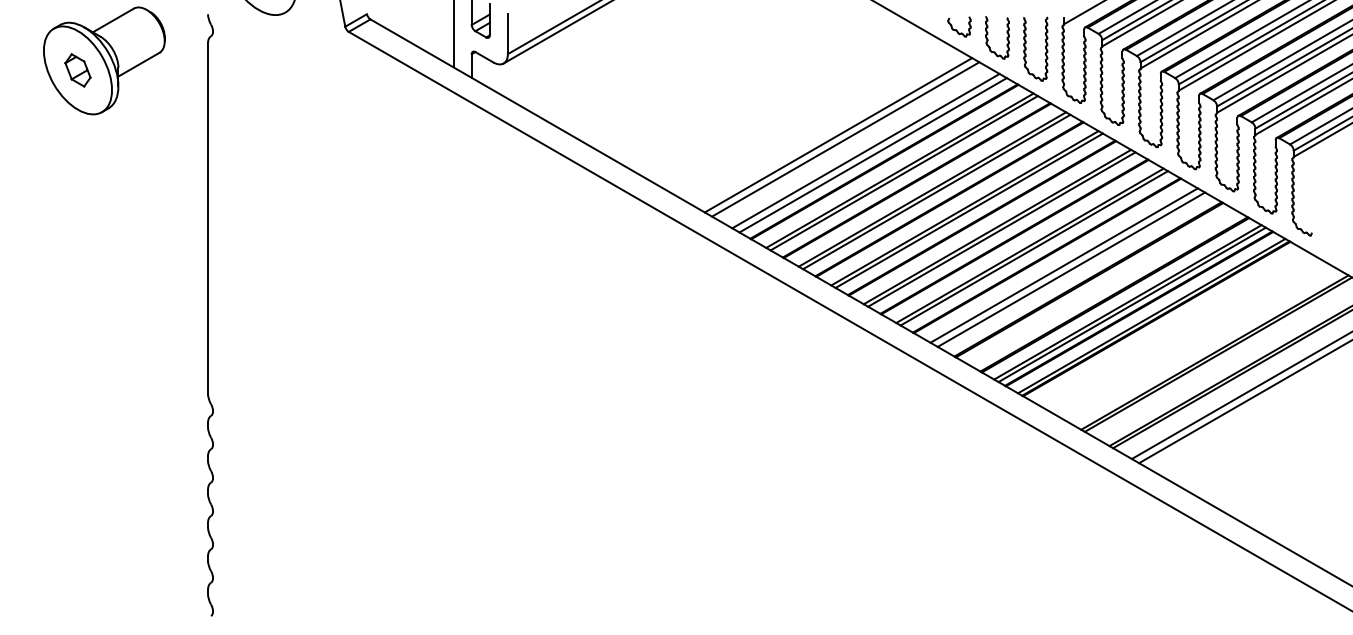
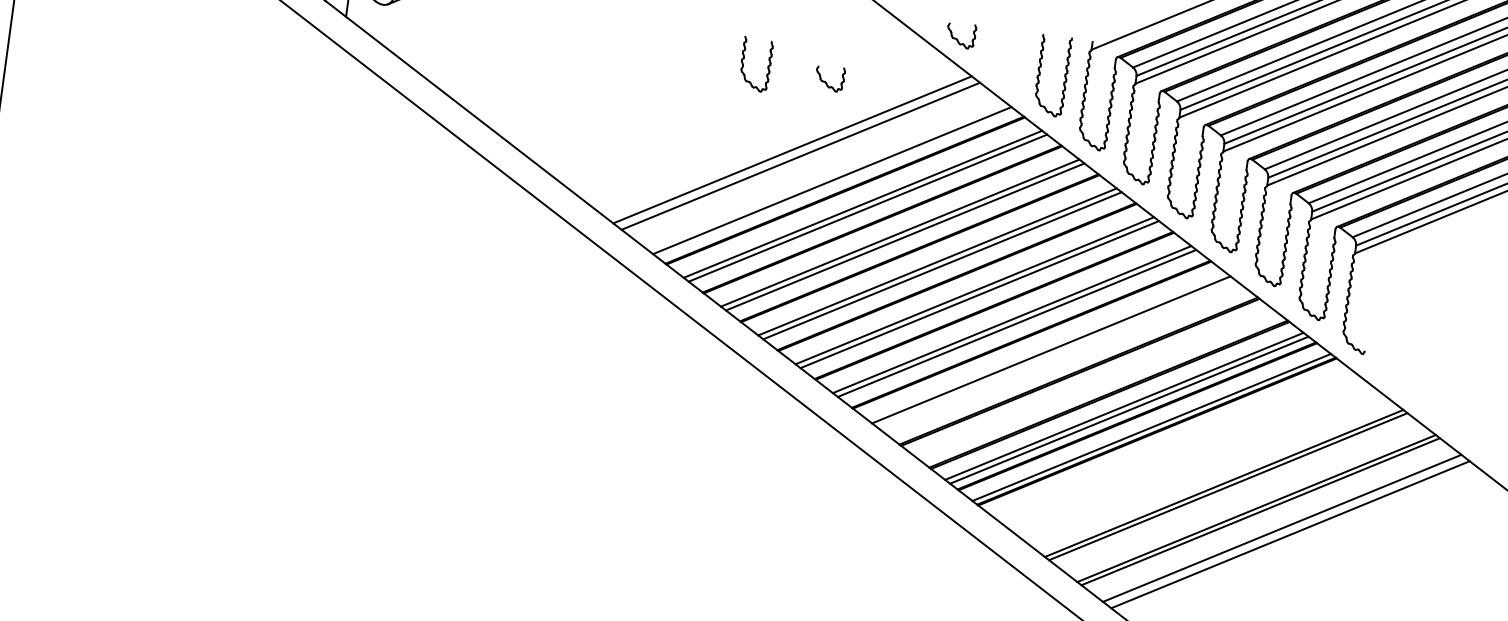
part: (1006, 37) -> (767, 65), moved
part: (860, 74) -> (830, 77), added
line: (865, 150) -> (823, 173), removed
line: (1071, 269) -> (1059, 355), removed

